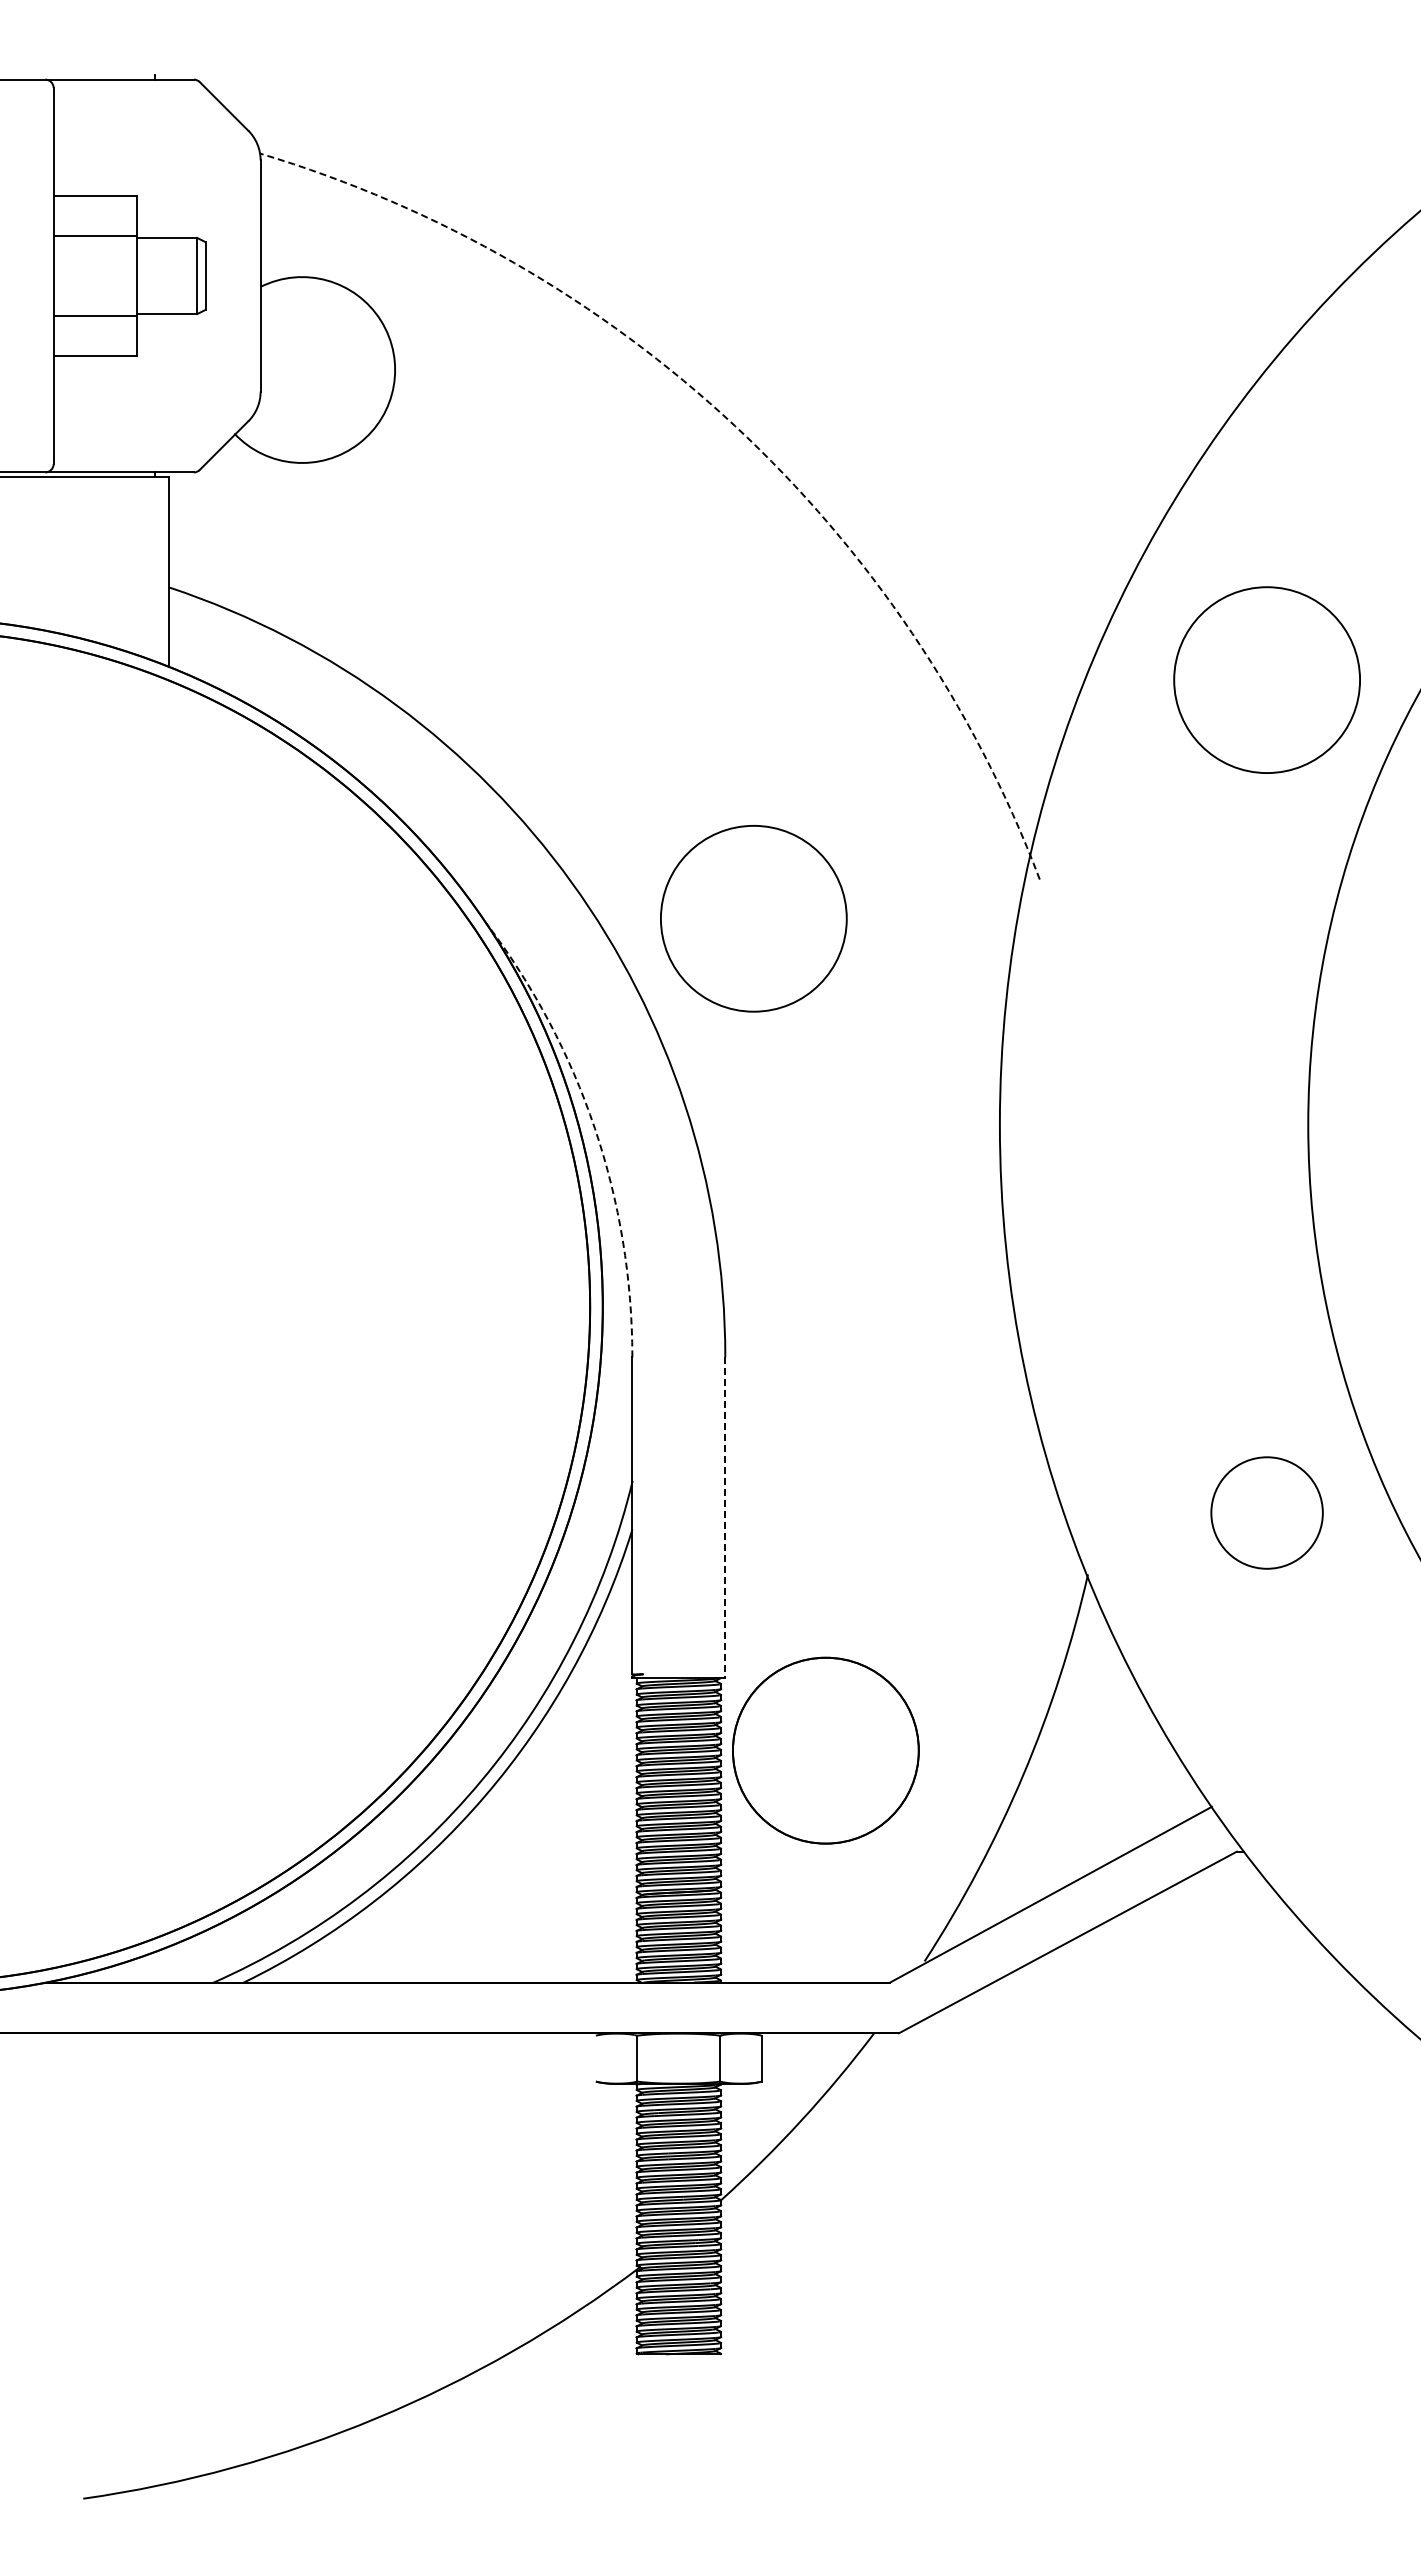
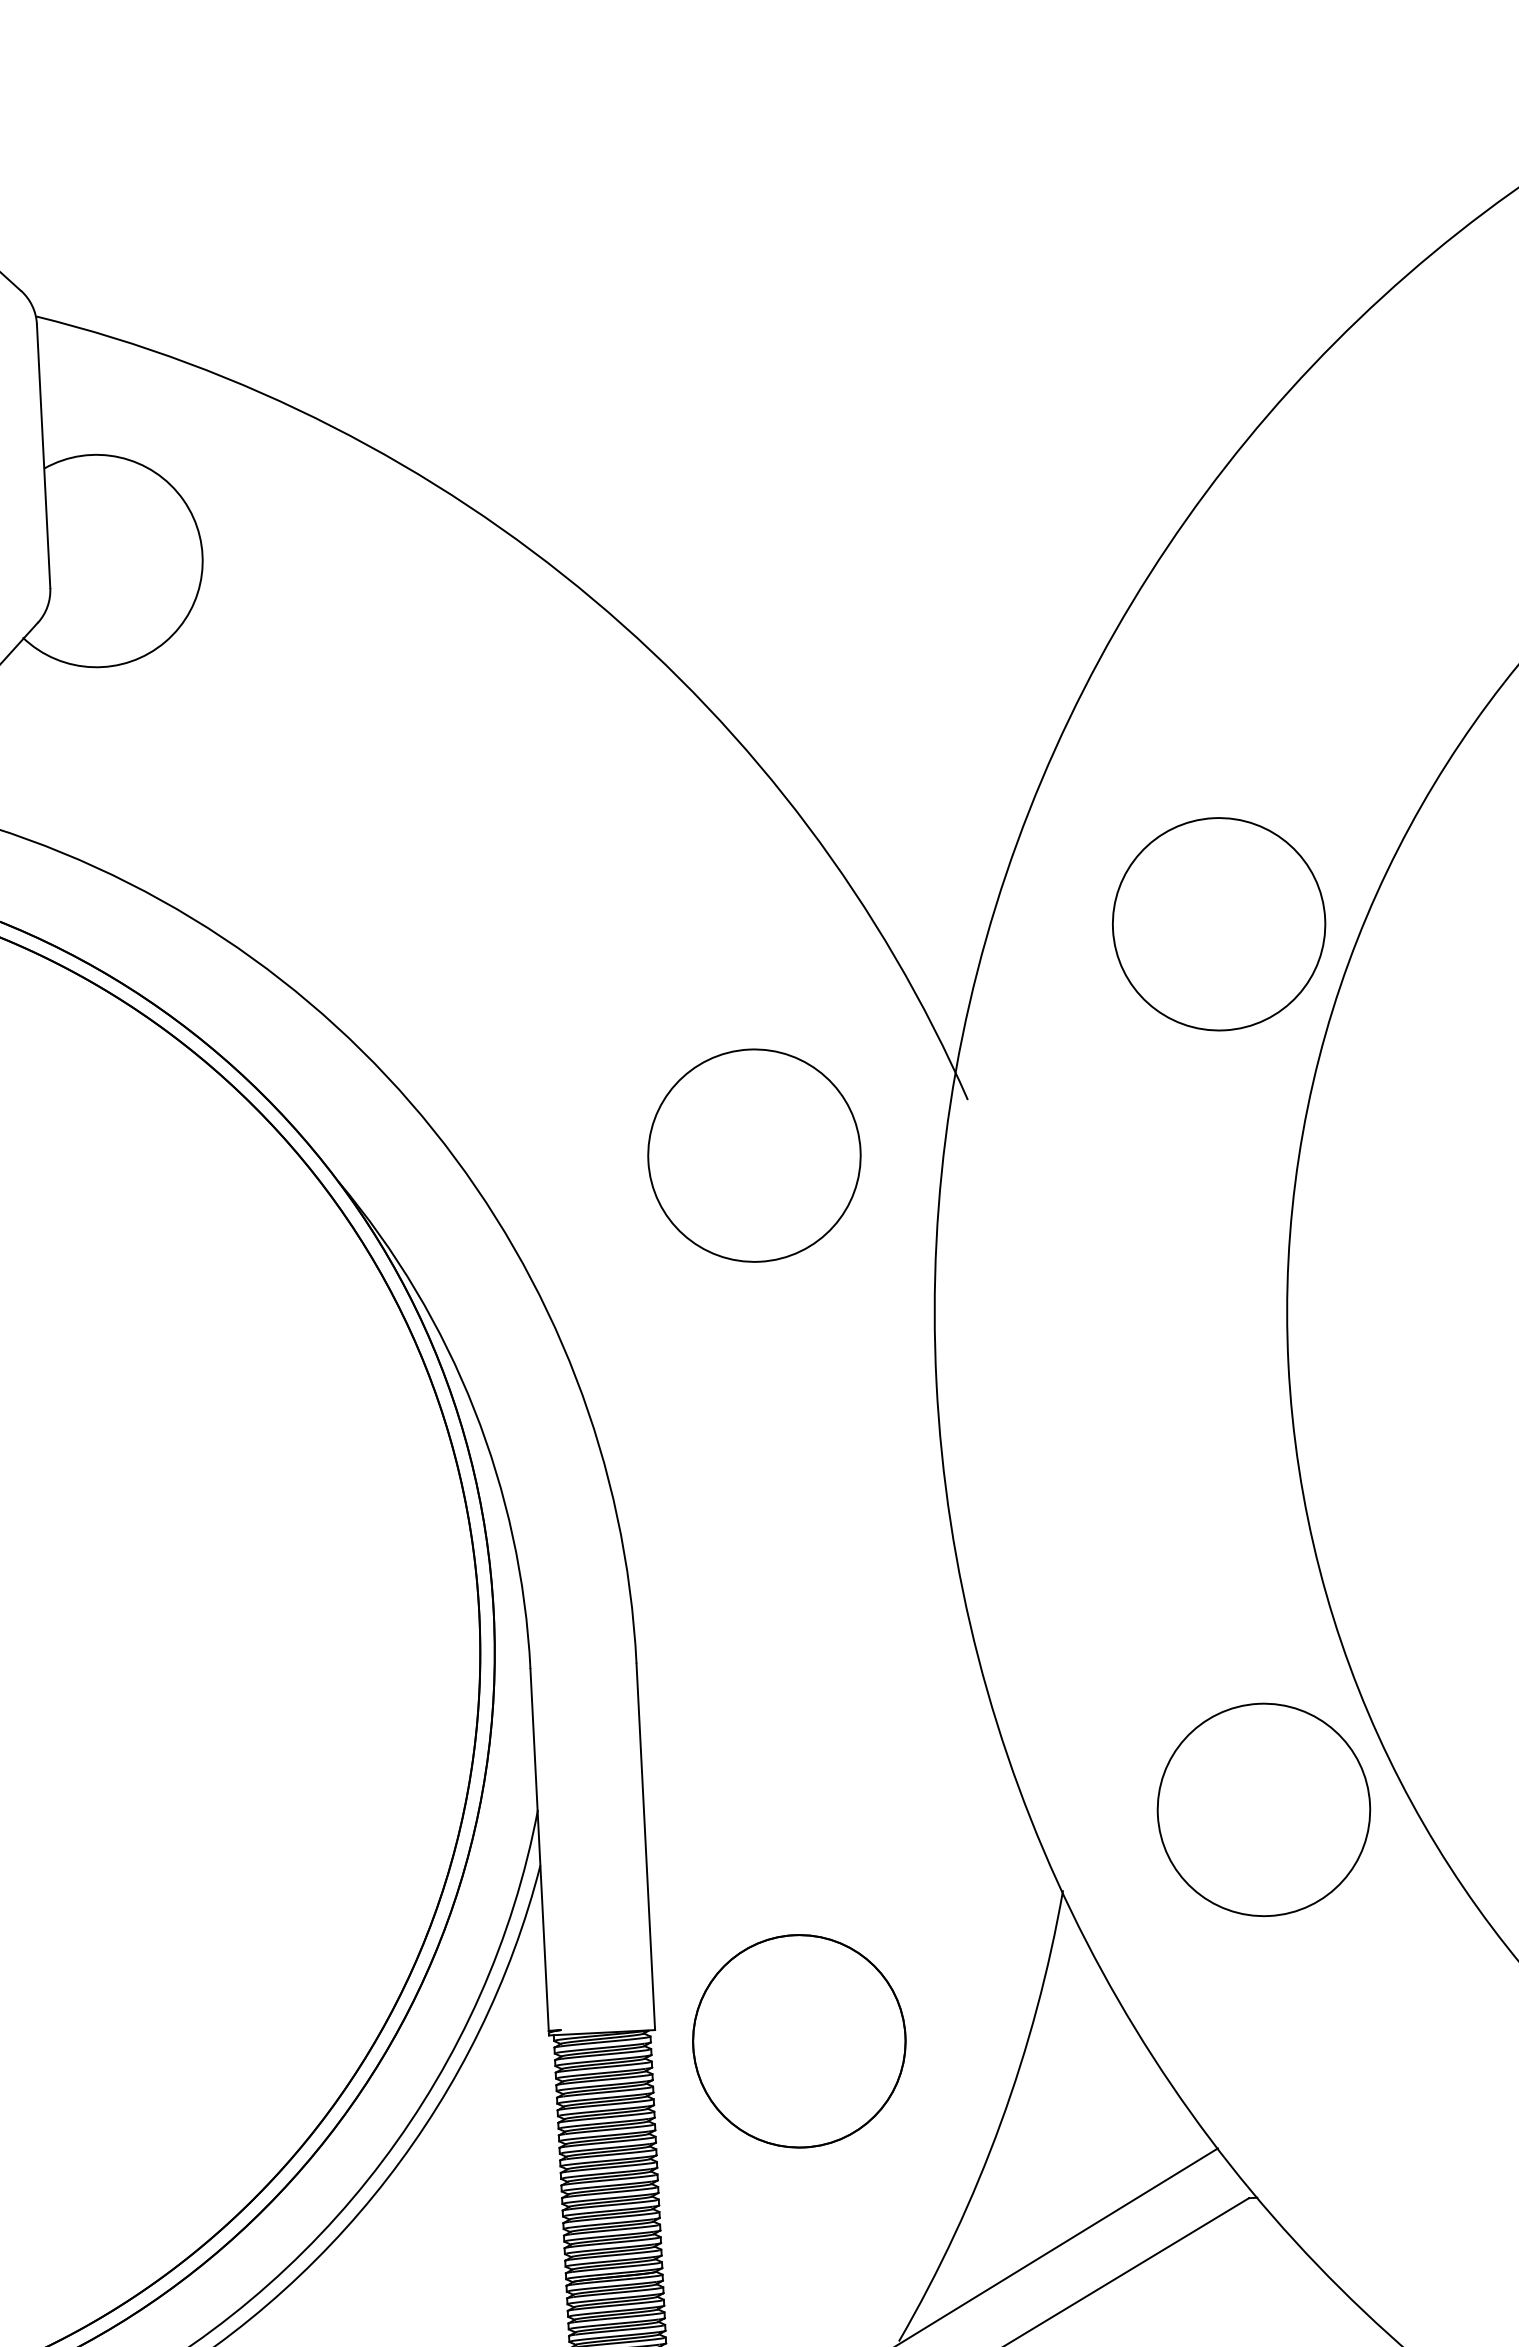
arc: (734, 425) -> (593, 599), dashed -> solid
circle: (1266, 679) -> (1218, 923), moved
circle: (753, 918) -> (754, 1155), moved
arc: (594, 1128) -> (473, 1409), dashed -> solid
circle: (1267, 1512) -> (1264, 1809), size x1.67
line: (725, 1517) -> (645, 1846), dashed -> solid
part: (825, 1750) -> (798, 2041), moved

